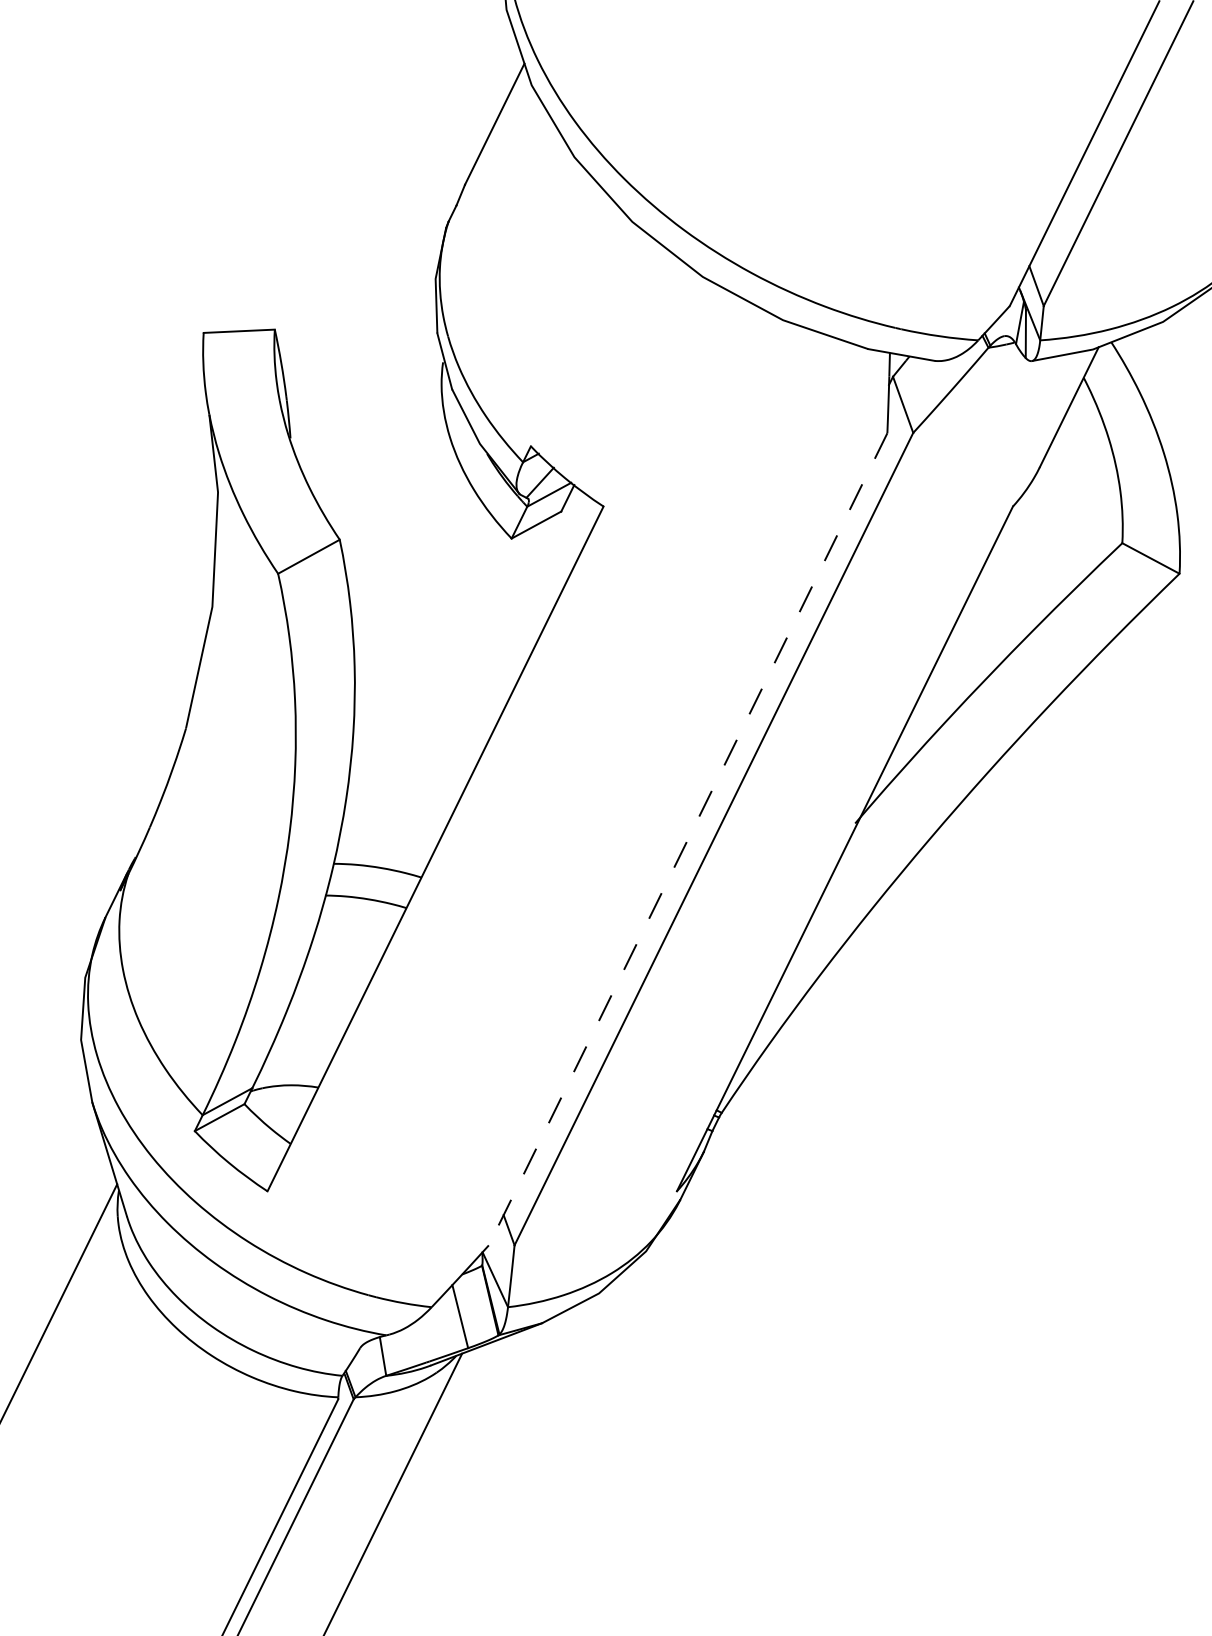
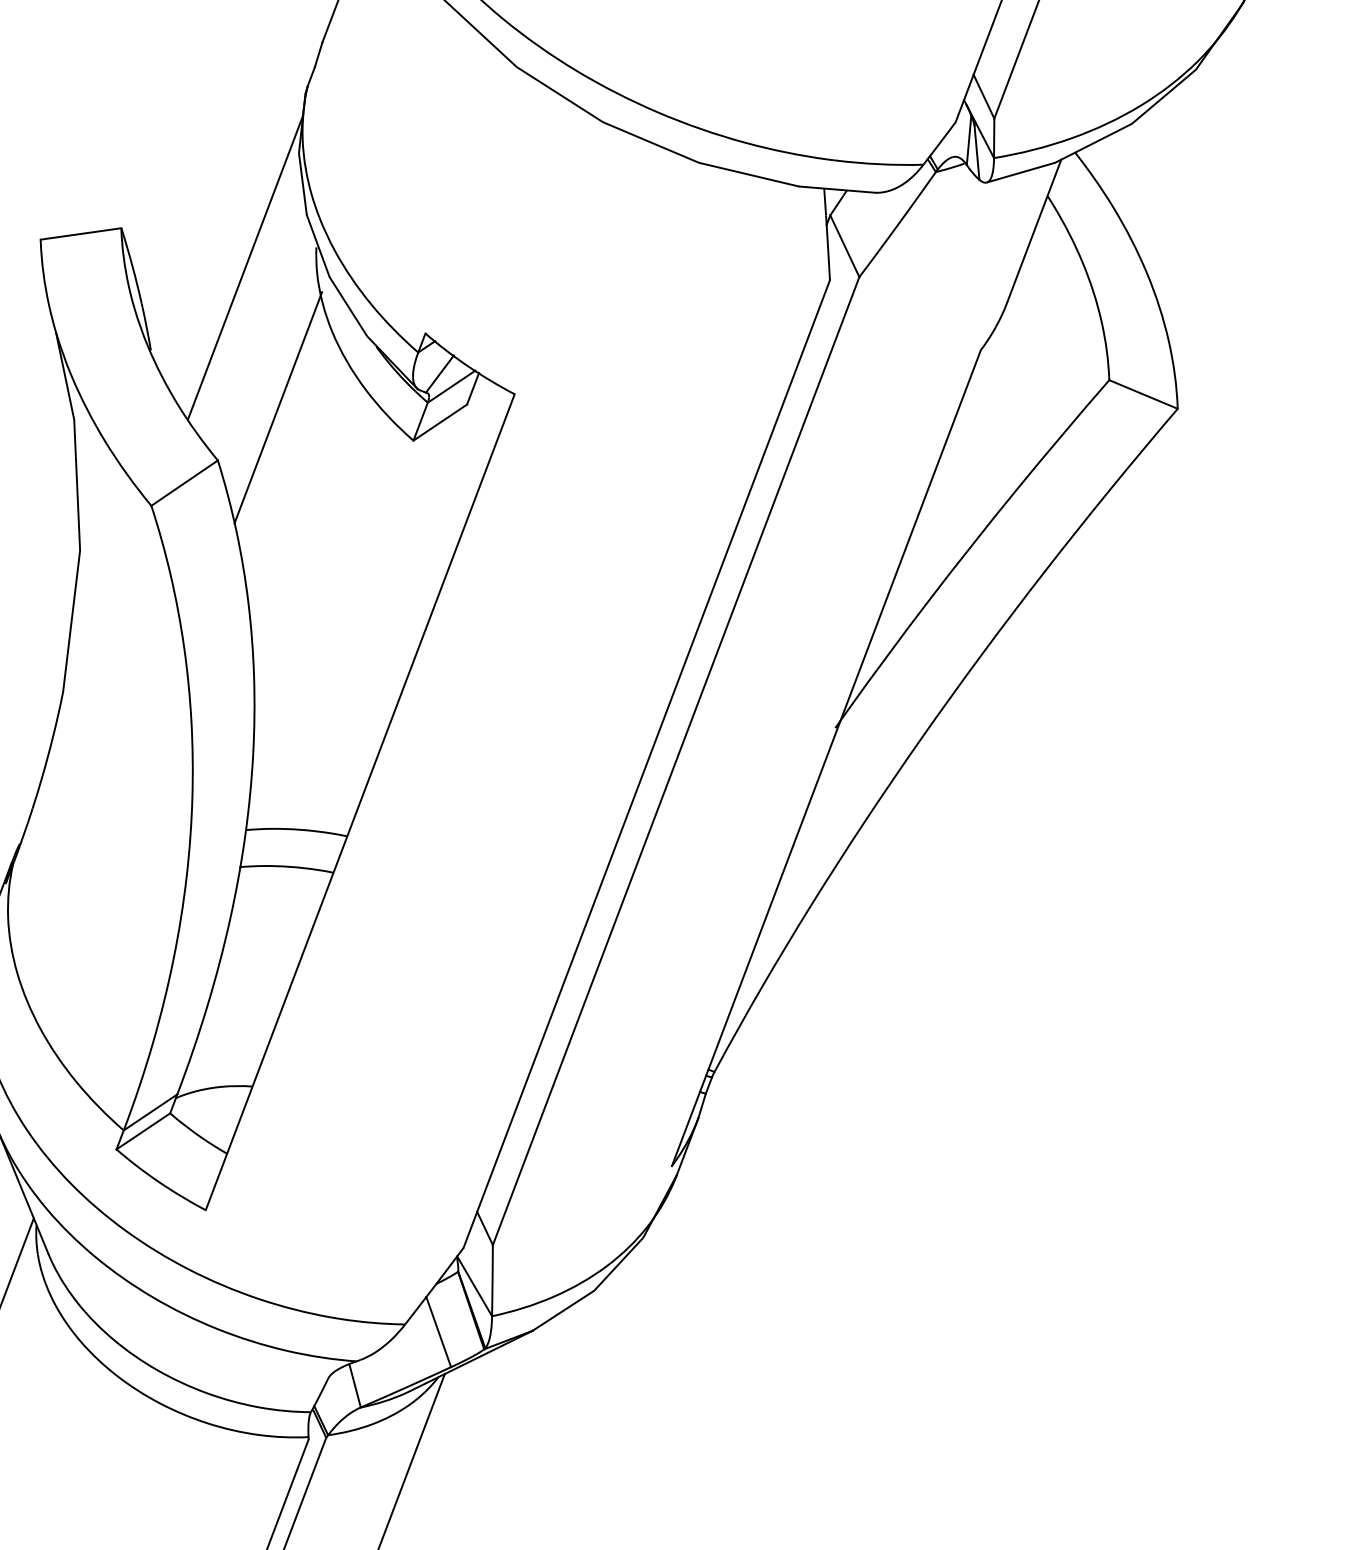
line: (379, 373) -> (245, 266), added
line: (396, 498) -> (278, 407), added
line: (687, 839) -> (646, 764), dashed -> solid

